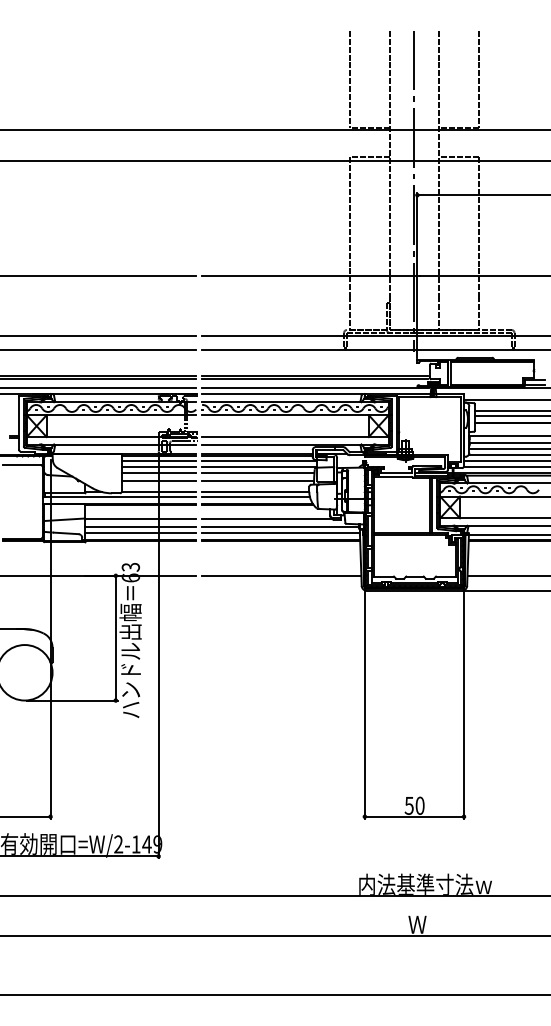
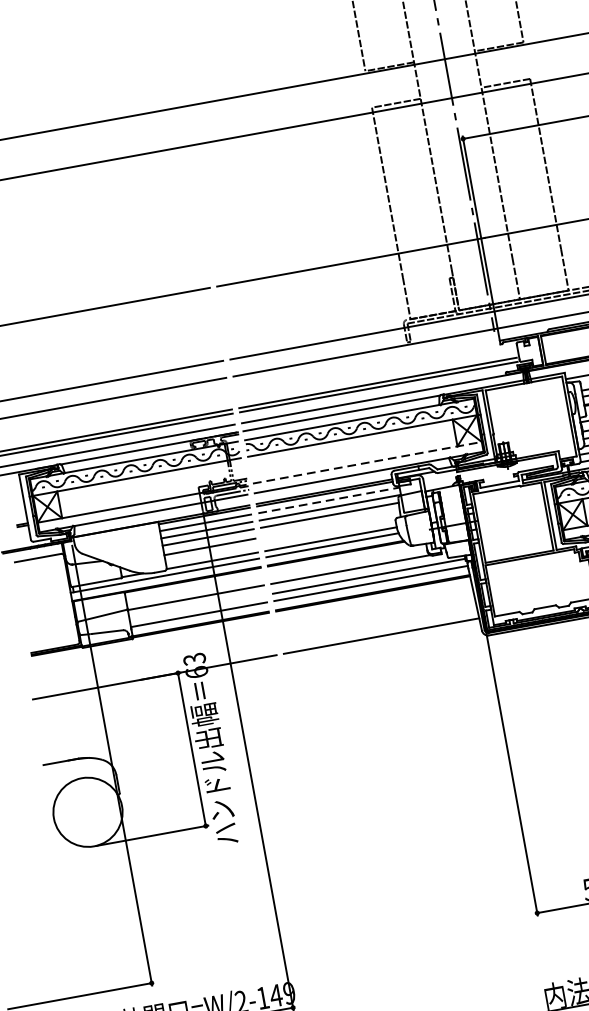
line: (295, 437) -> (367, 463), solid -> dashed
line: (259, 461) -> (328, 500), solid -> dashed
line: (258, 480) -> (331, 524), removed
line: (140, 526) -> (197, 607), removed

